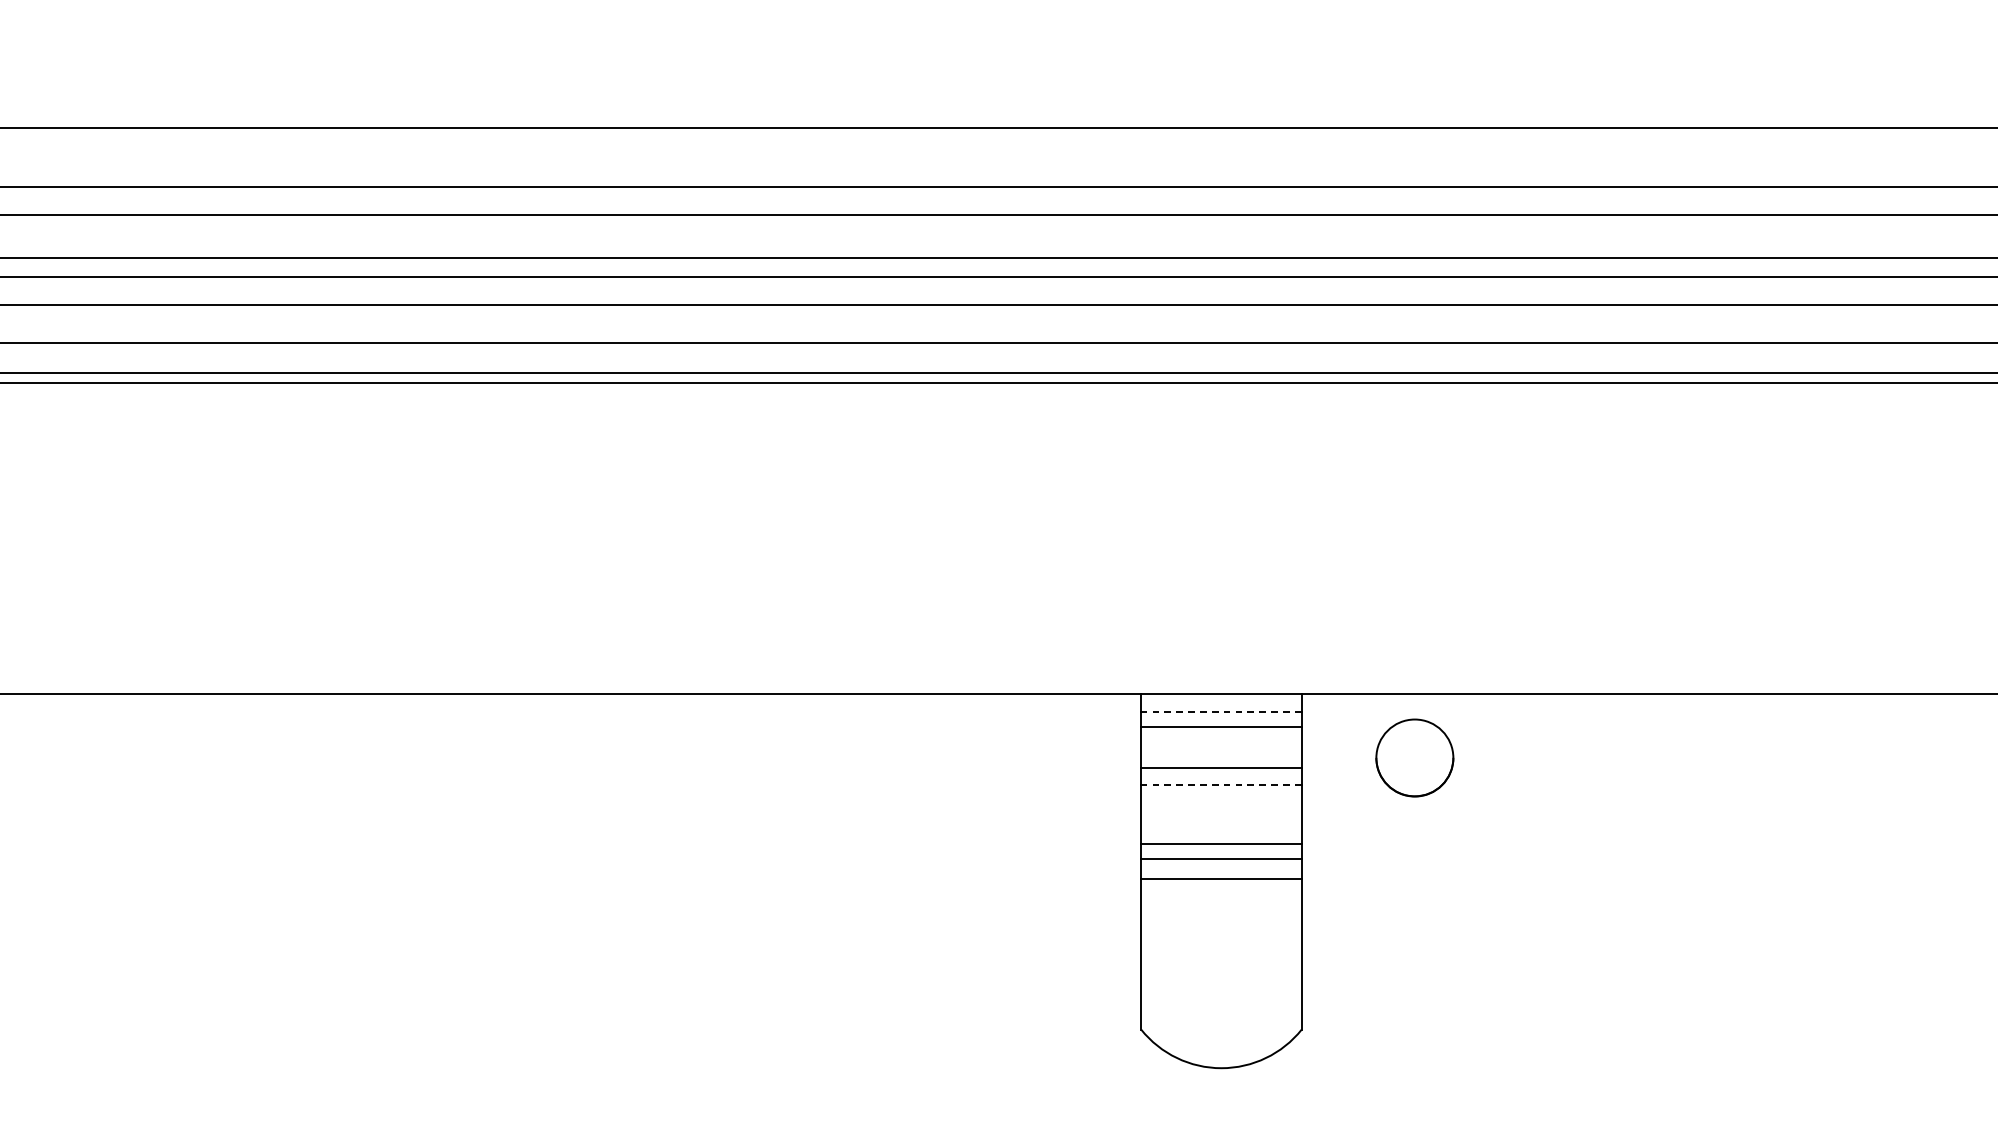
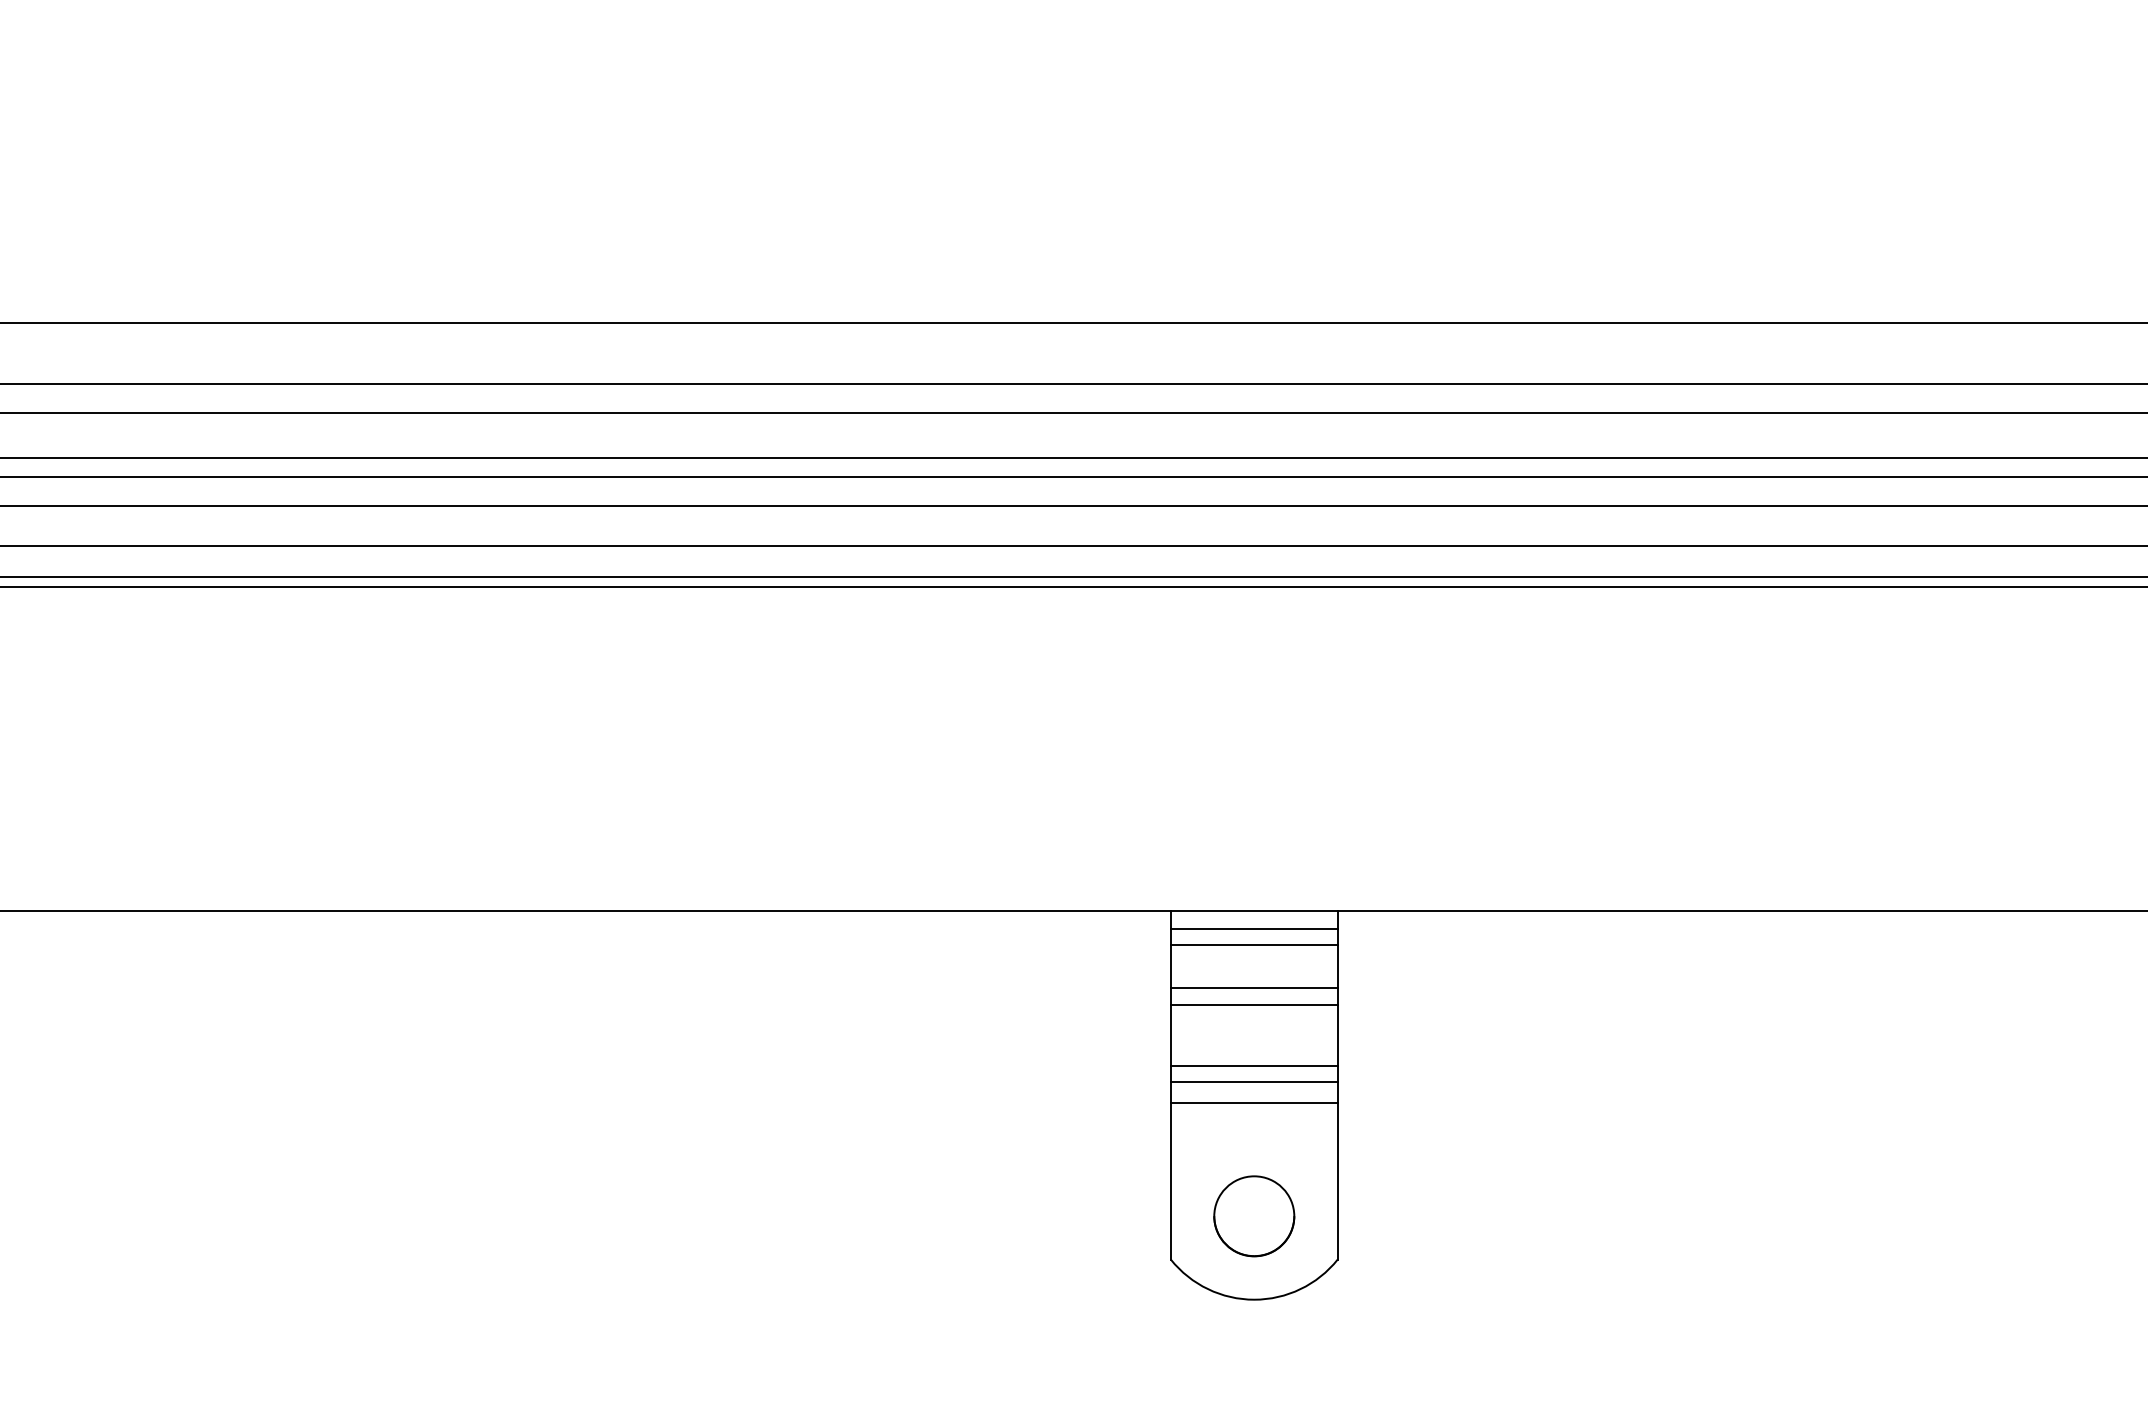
line: (1220, 711) -> (1253, 929), dashed -> solid
circle: (1415, 758) -> (1254, 1216), moved
line: (1220, 784) -> (1253, 1004), dashed -> solid

